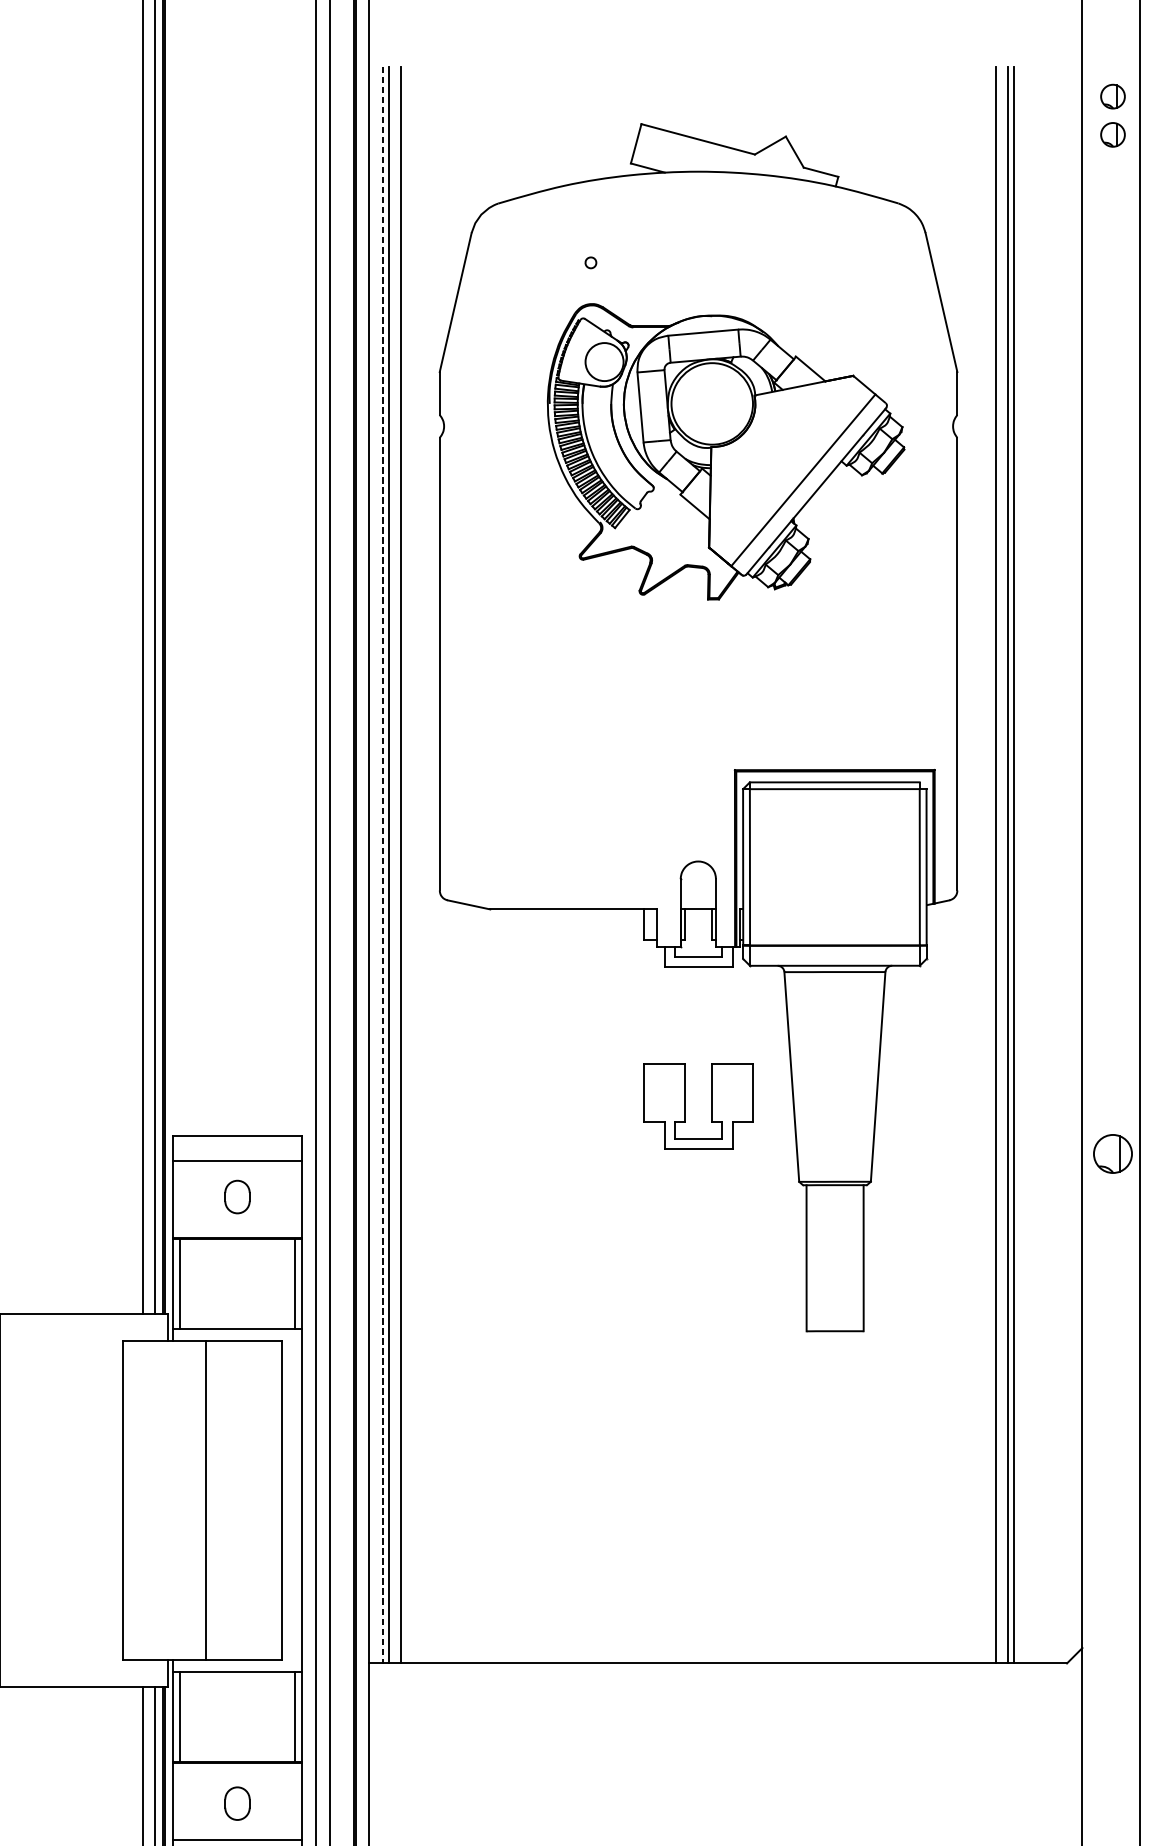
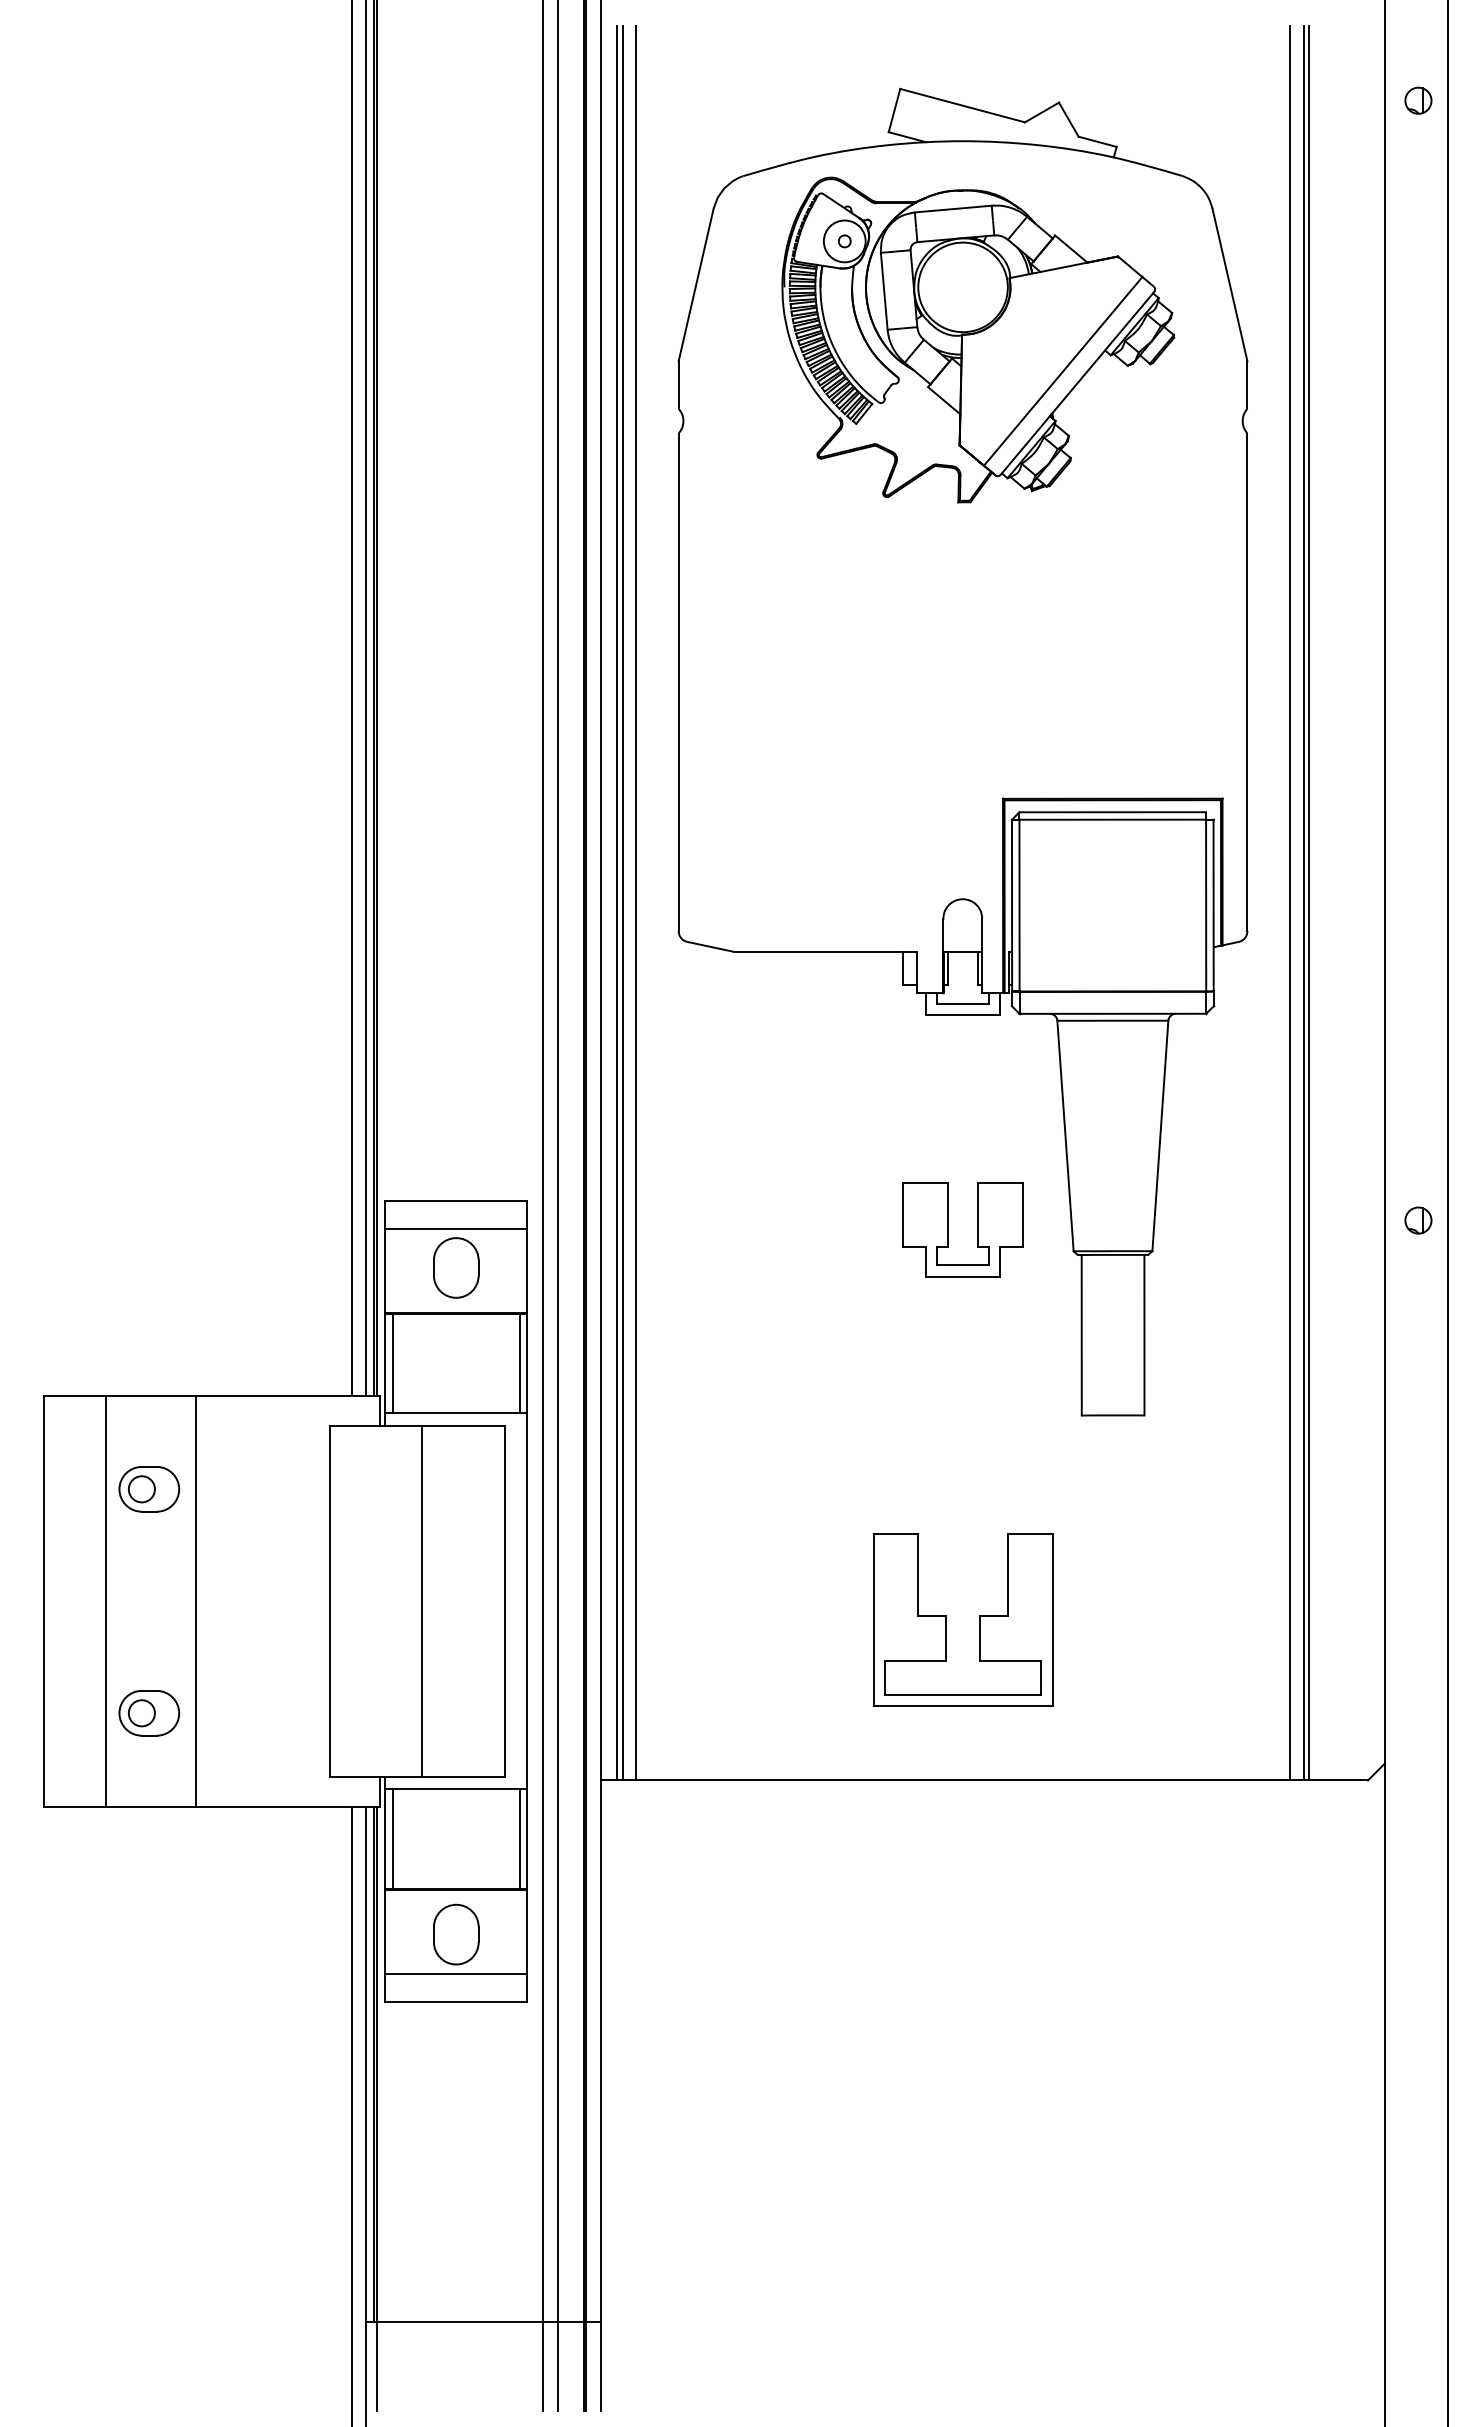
part: (1113, 96) -> (1418, 58), removed
part: (726, 451) -> (978, 339), moved
line: (383, 865) -> (616, 903), dashed -> solid
part: (685, 1106) -> (948, 1229), moved
part: (1113, 1153) -> (1418, 1220), size x0.62
part: (237, 1196) -> (456, 1267), size x1.67
part: (713, 1516) -> (979, 1619), added
part: (237, 1803) -> (456, 1934), size x1.67

